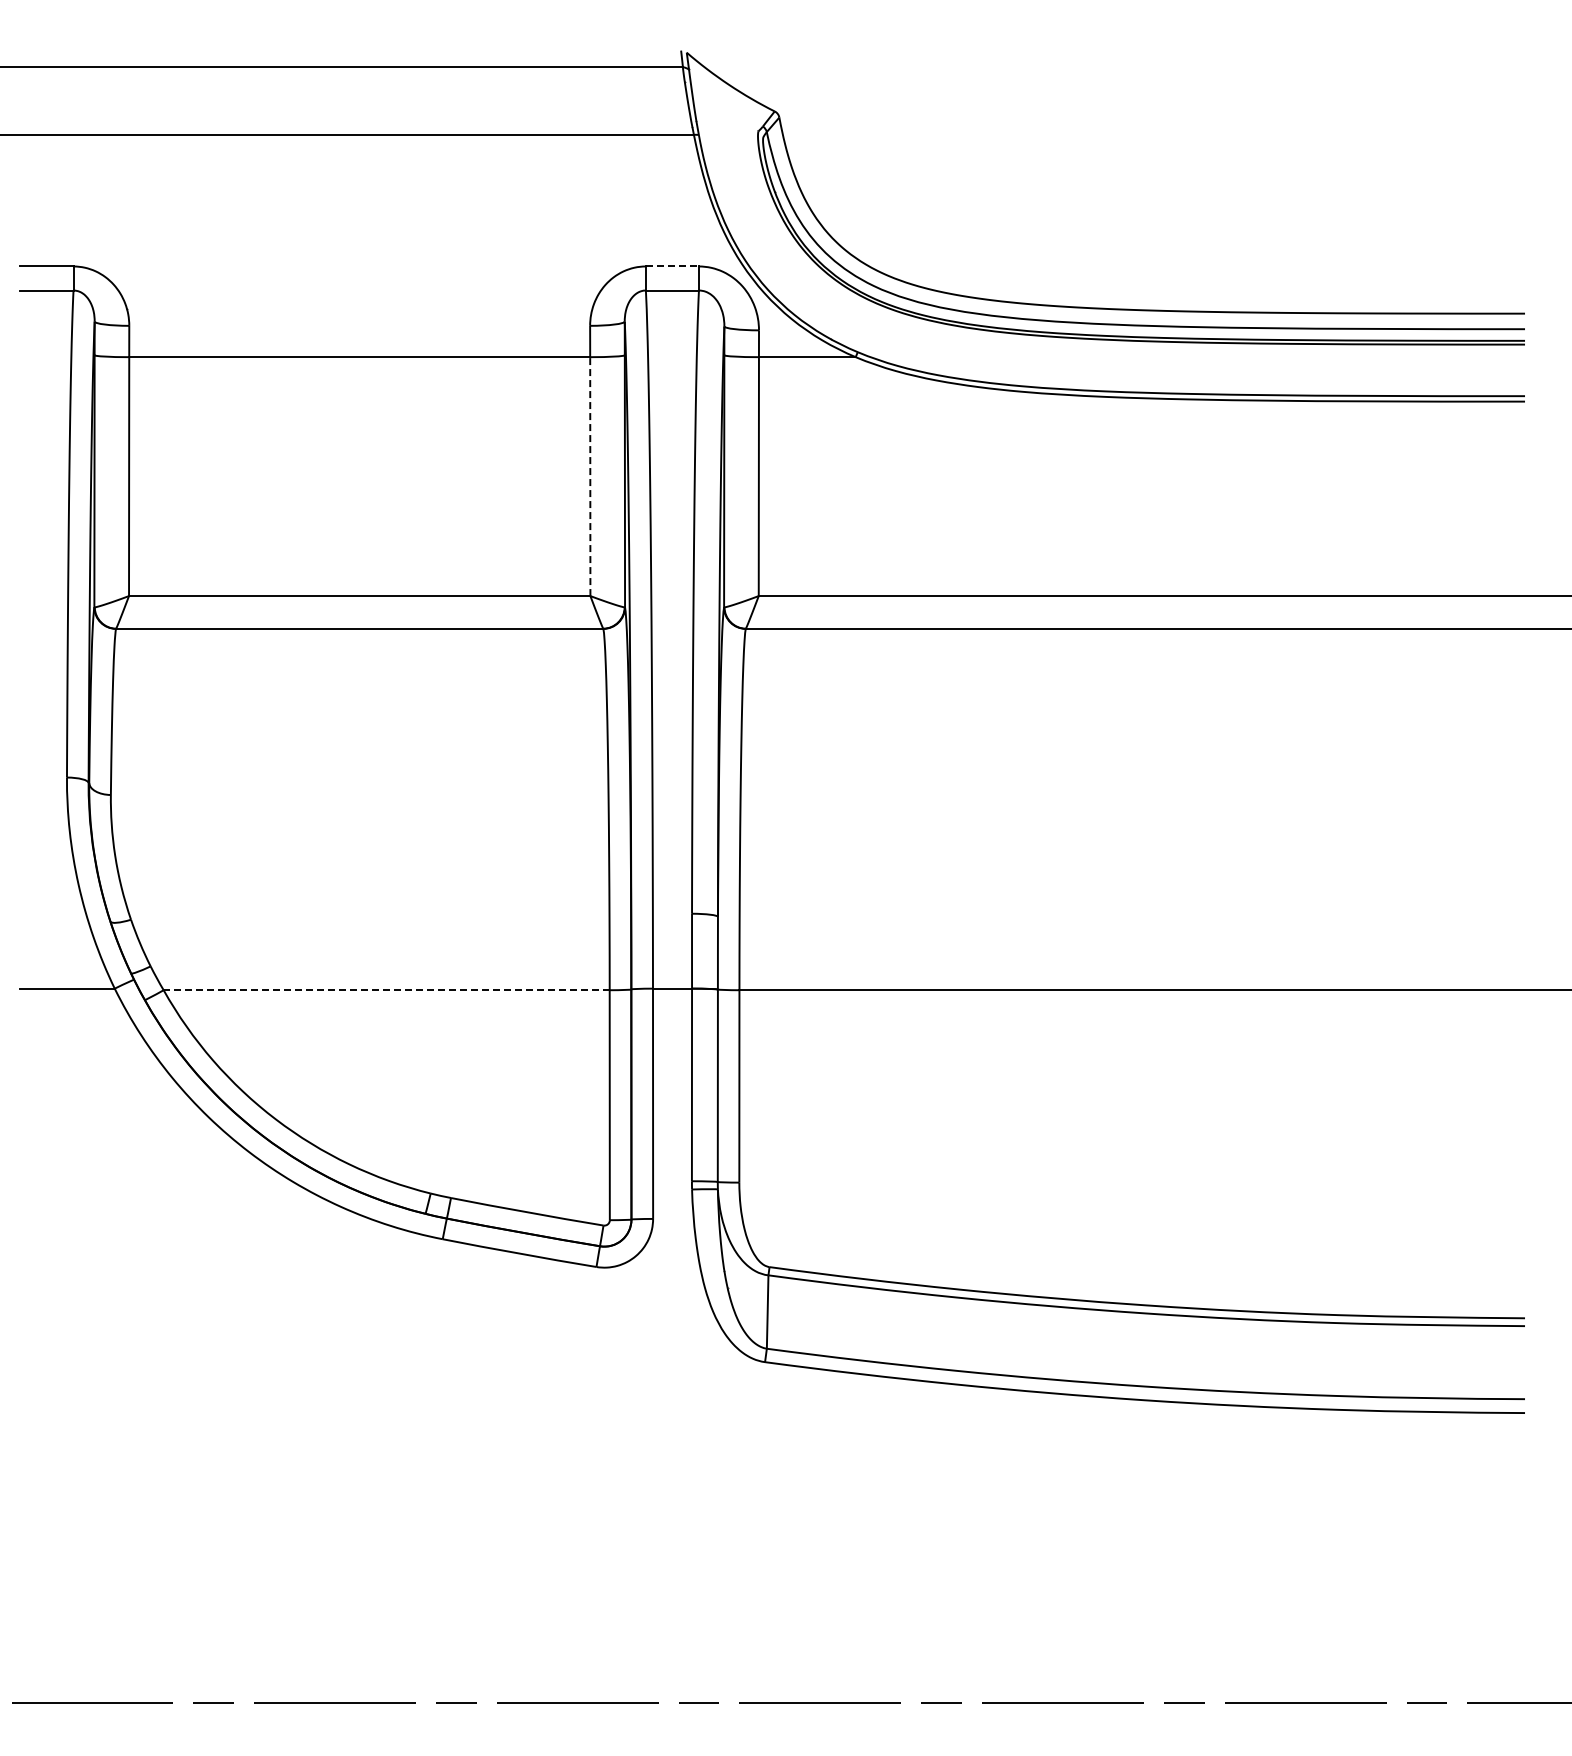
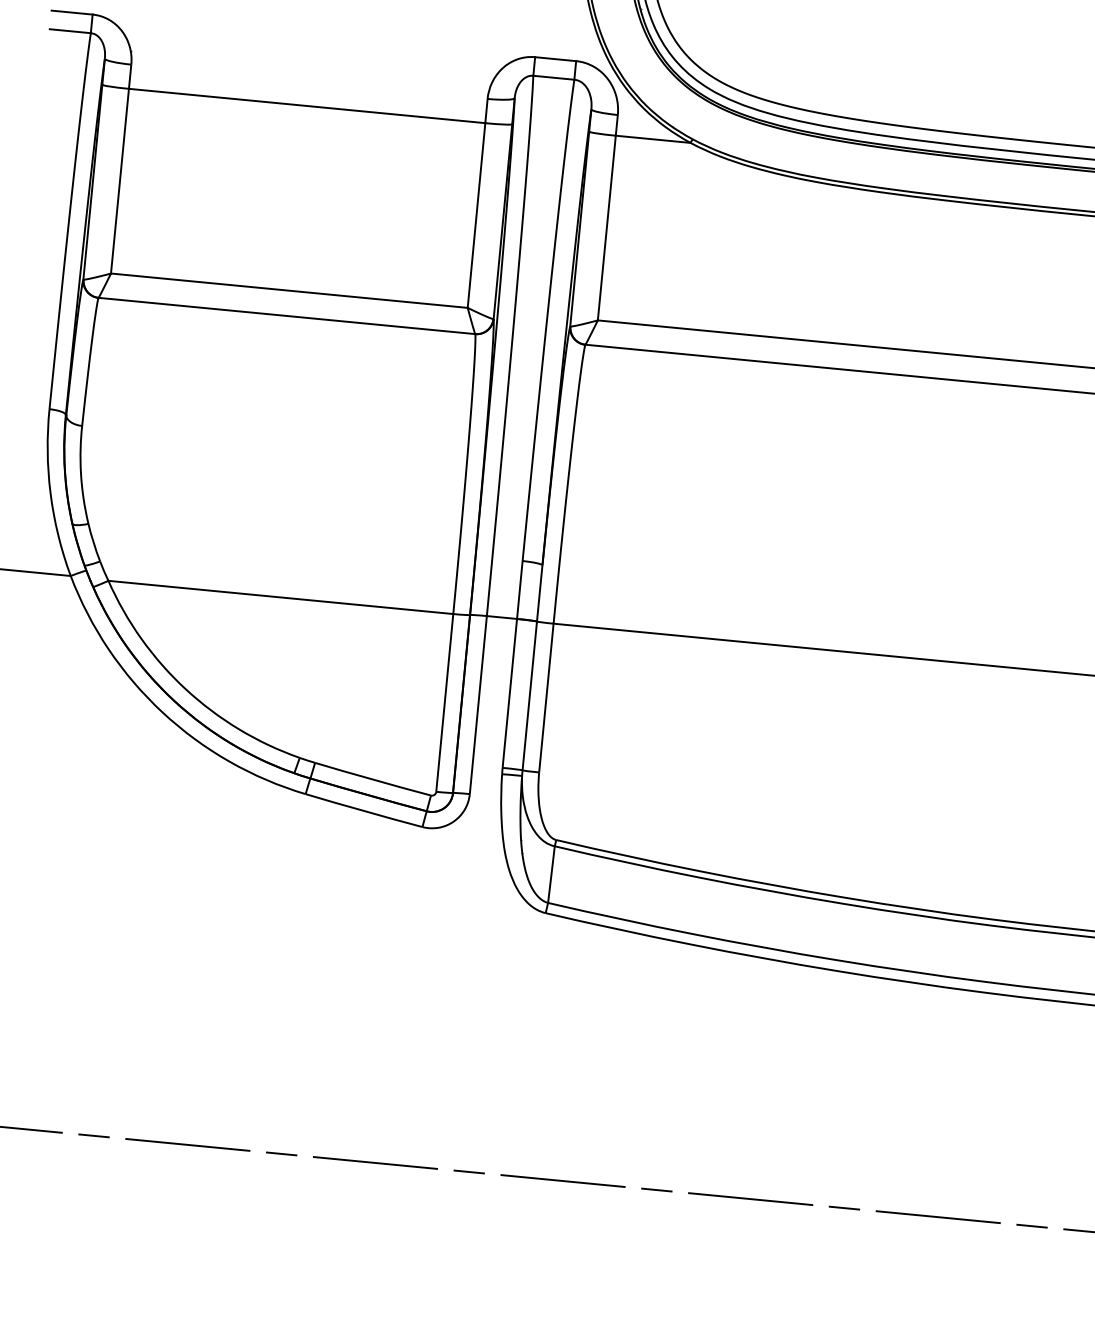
line: (672, 266) -> (555, 59), dashed -> solid
line: (590, 476) -> (476, 215), dashed -> solid
line: (386, 990) -> (280, 597), dashed -> solid

